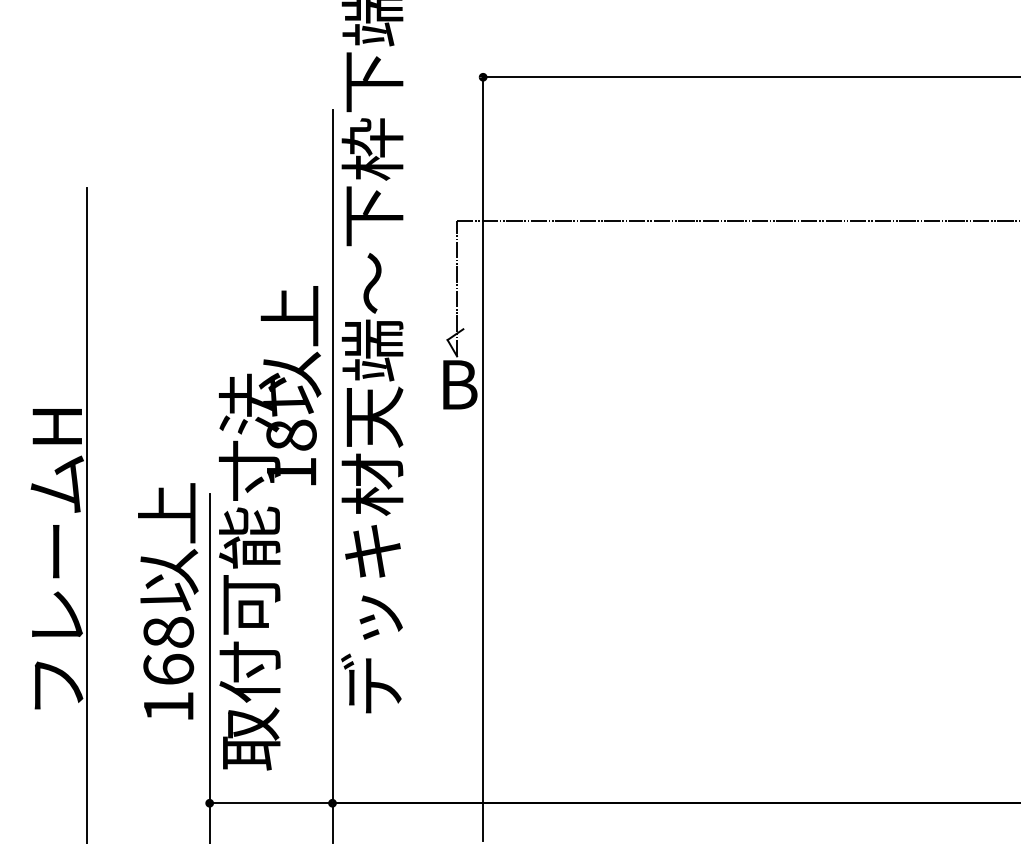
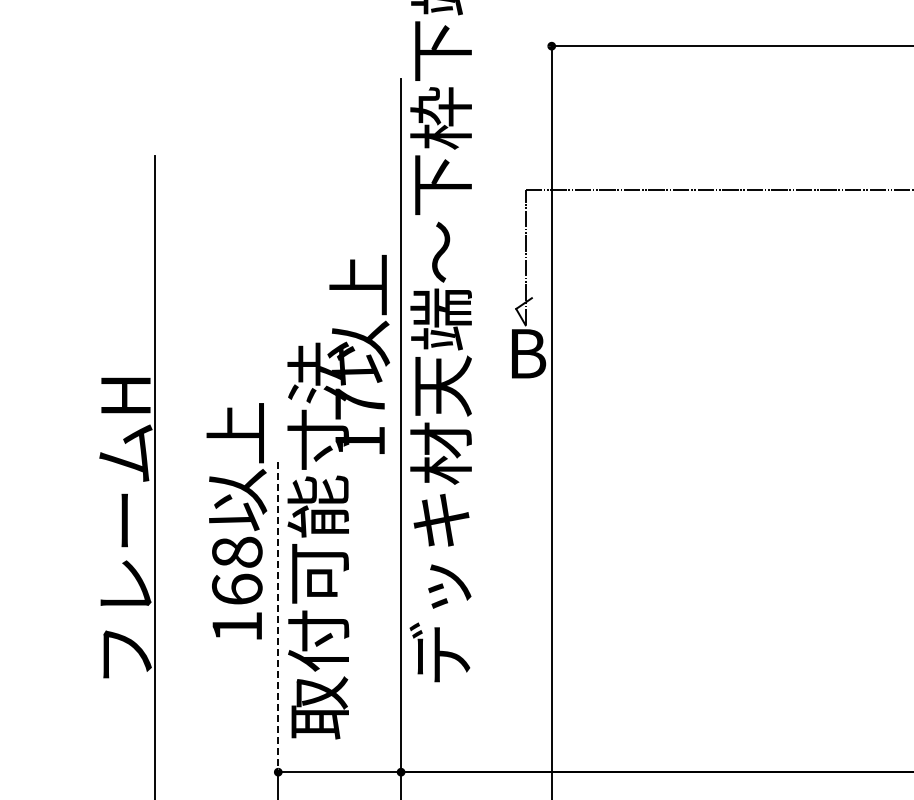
text: (291, 434) -> (360, 403), 18 -> 17
text: (168, 601) -> (237, 521), moved
line: (209, 648) -> (278, 617), solid -> dashed

